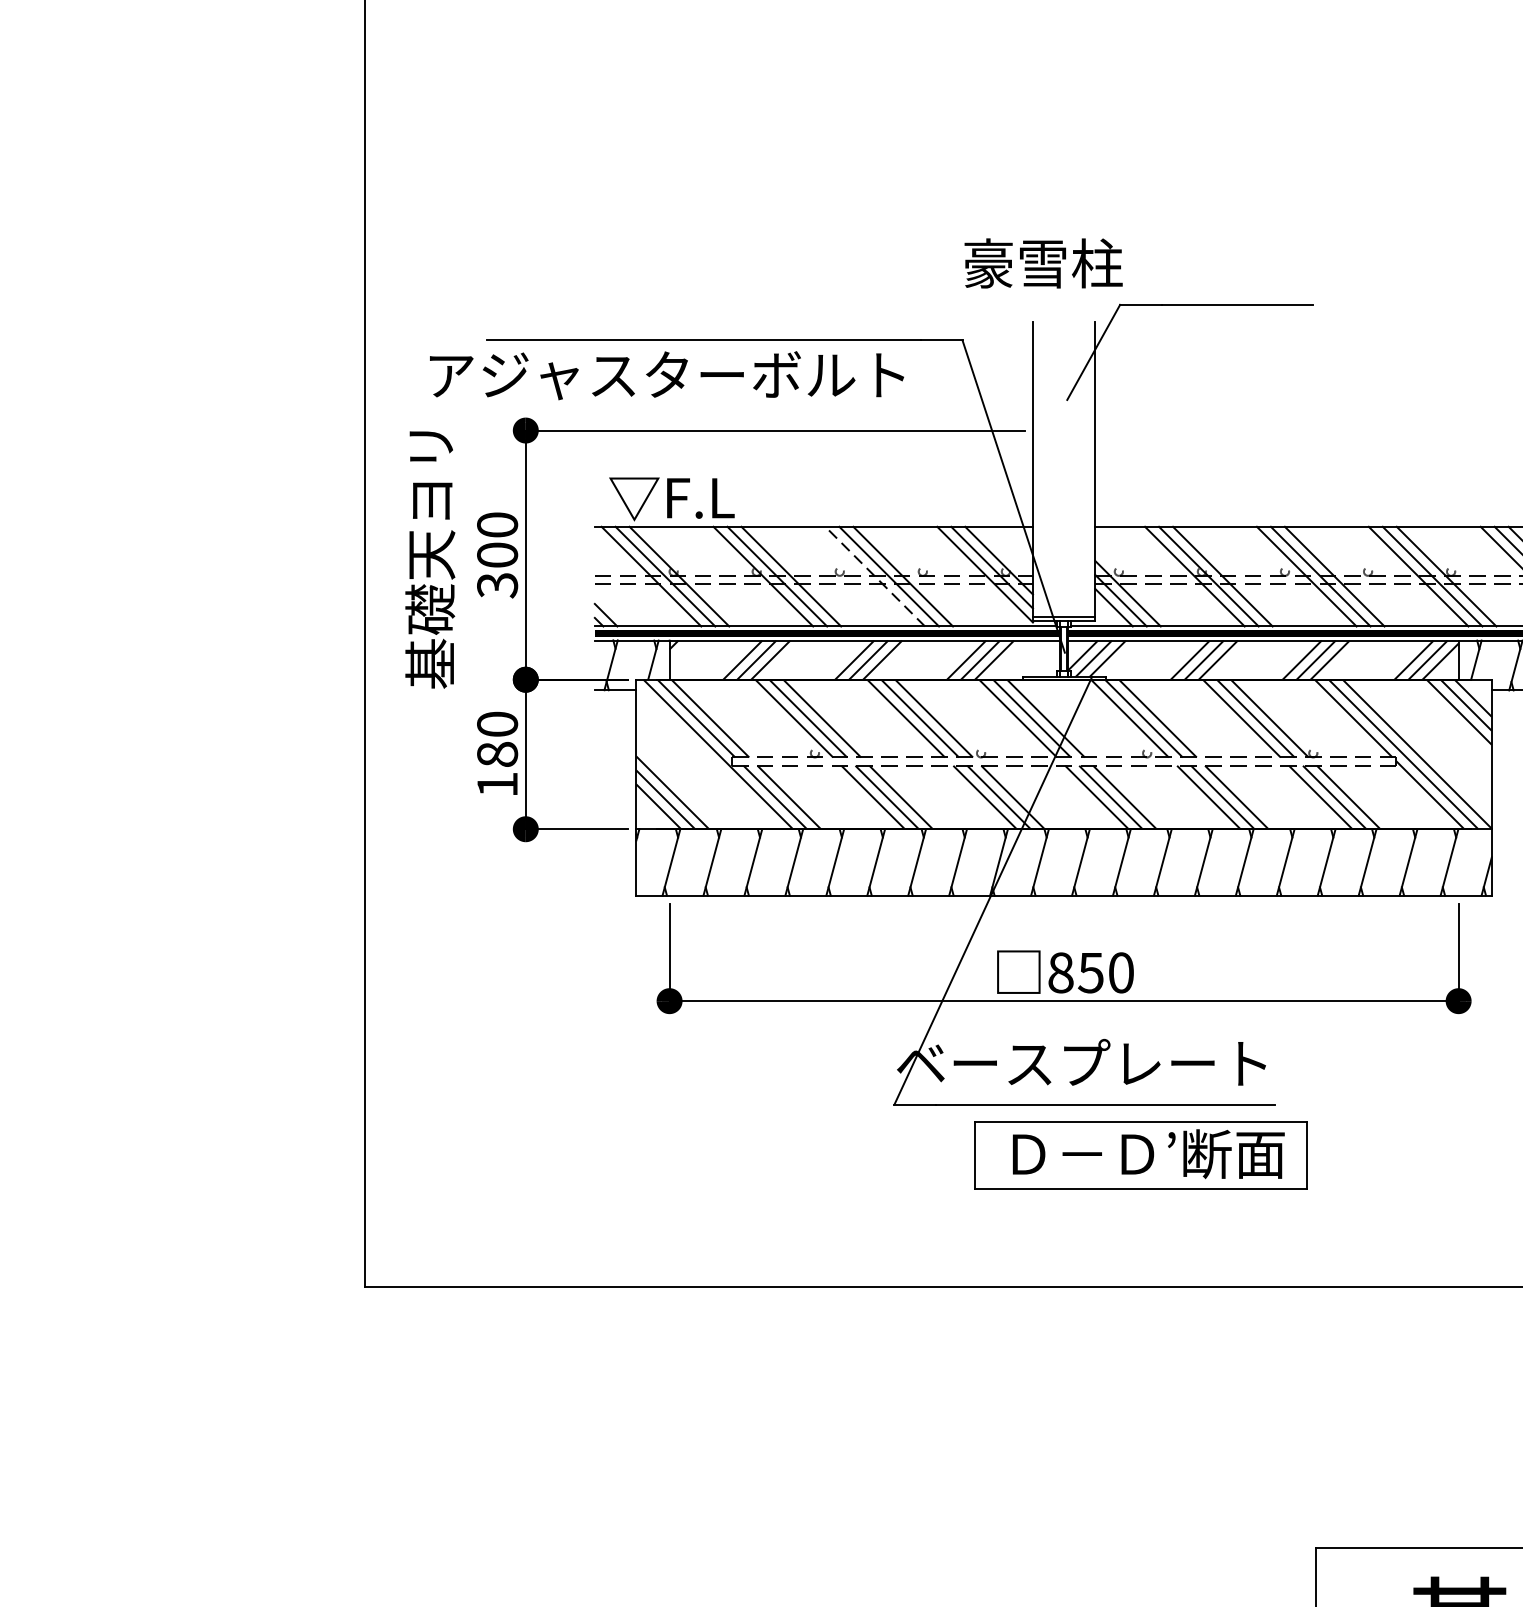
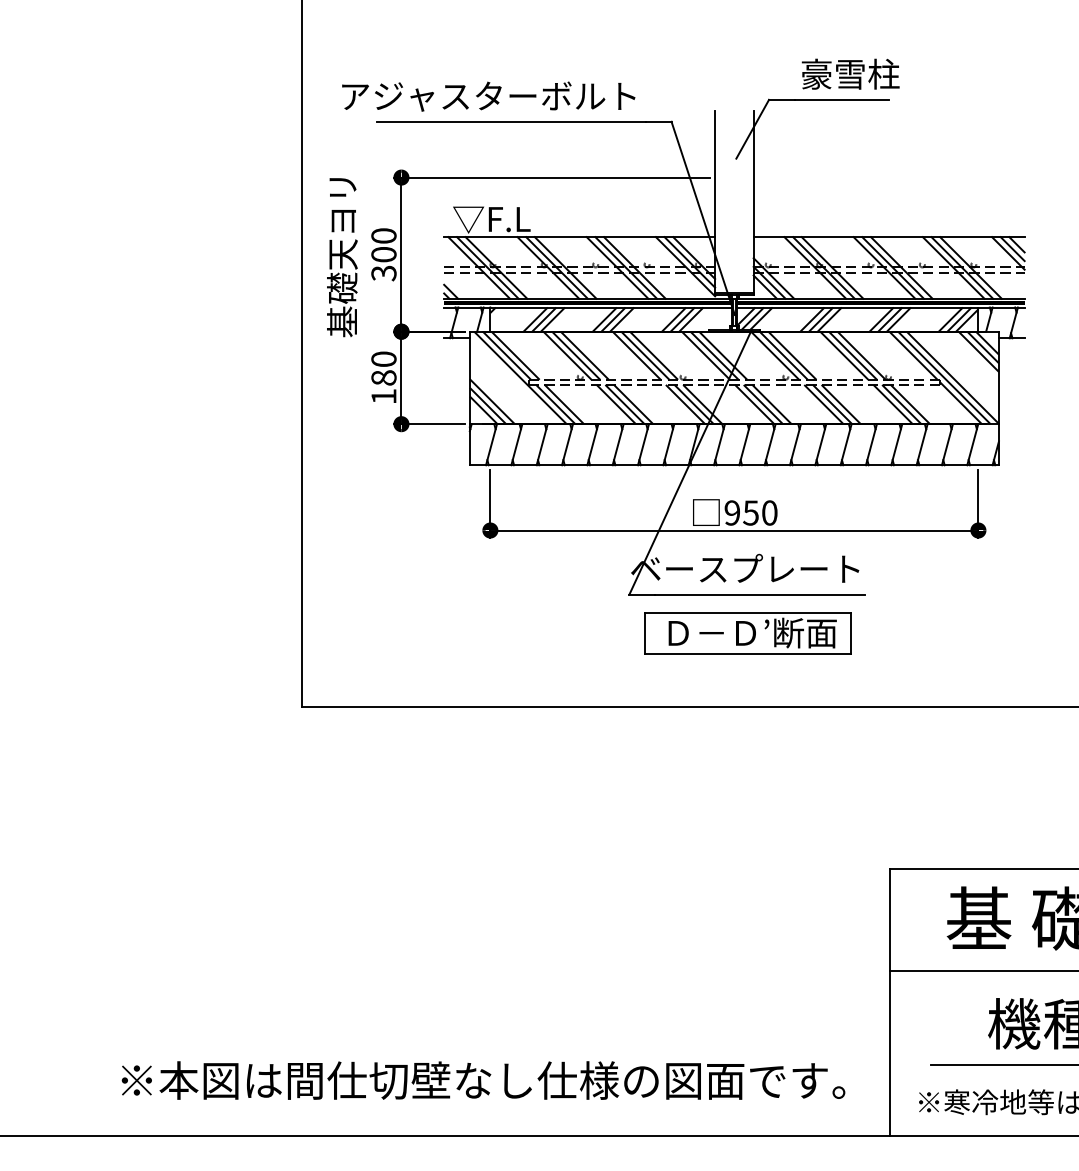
text: (1043, 262) -> (850, 73), moved
text: (666, 375) -> (488, 96), moved
line: (875, 575) -> (617, 267), dashed -> solid
text: (1061, 972) -> (732, 512), 850 -> 950
part: (1140, 1154) -> (747, 633), moved

